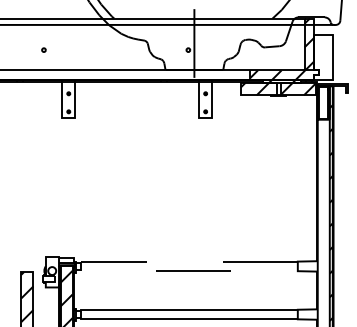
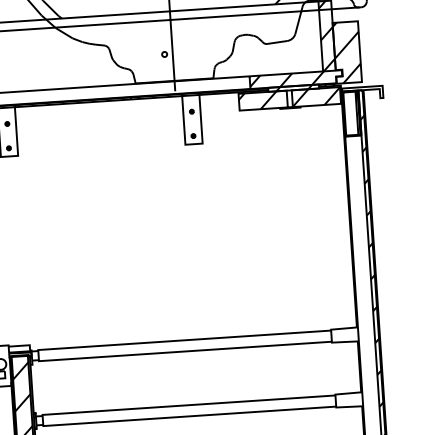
hatch: (322, 57) -> (346, 52), added
line: (80, 266) -> (38, 355), dashed -> solid

